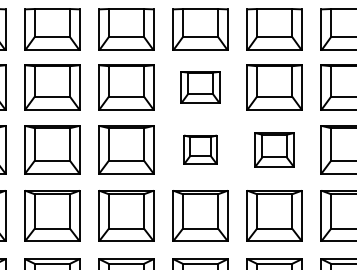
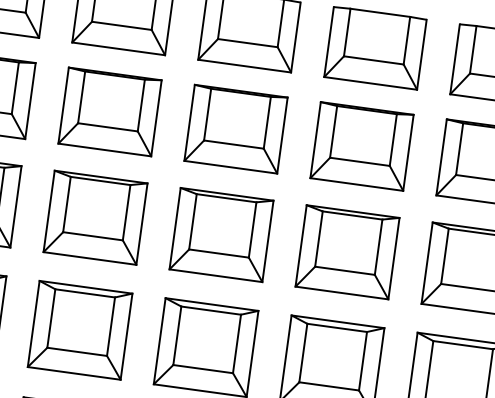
part: (200, 87) -> (235, 129), size x1.43
part: (200, 149) -> (221, 234), size x1.67
part: (274, 149) -> (347, 251), size x1.43

